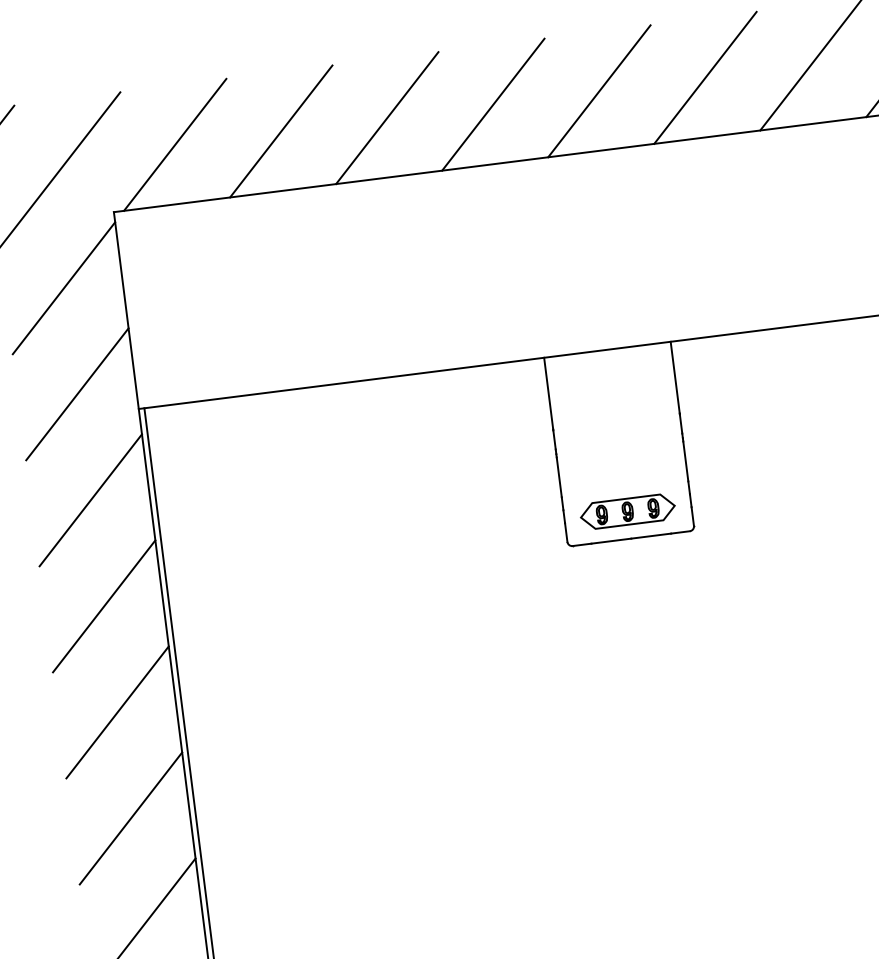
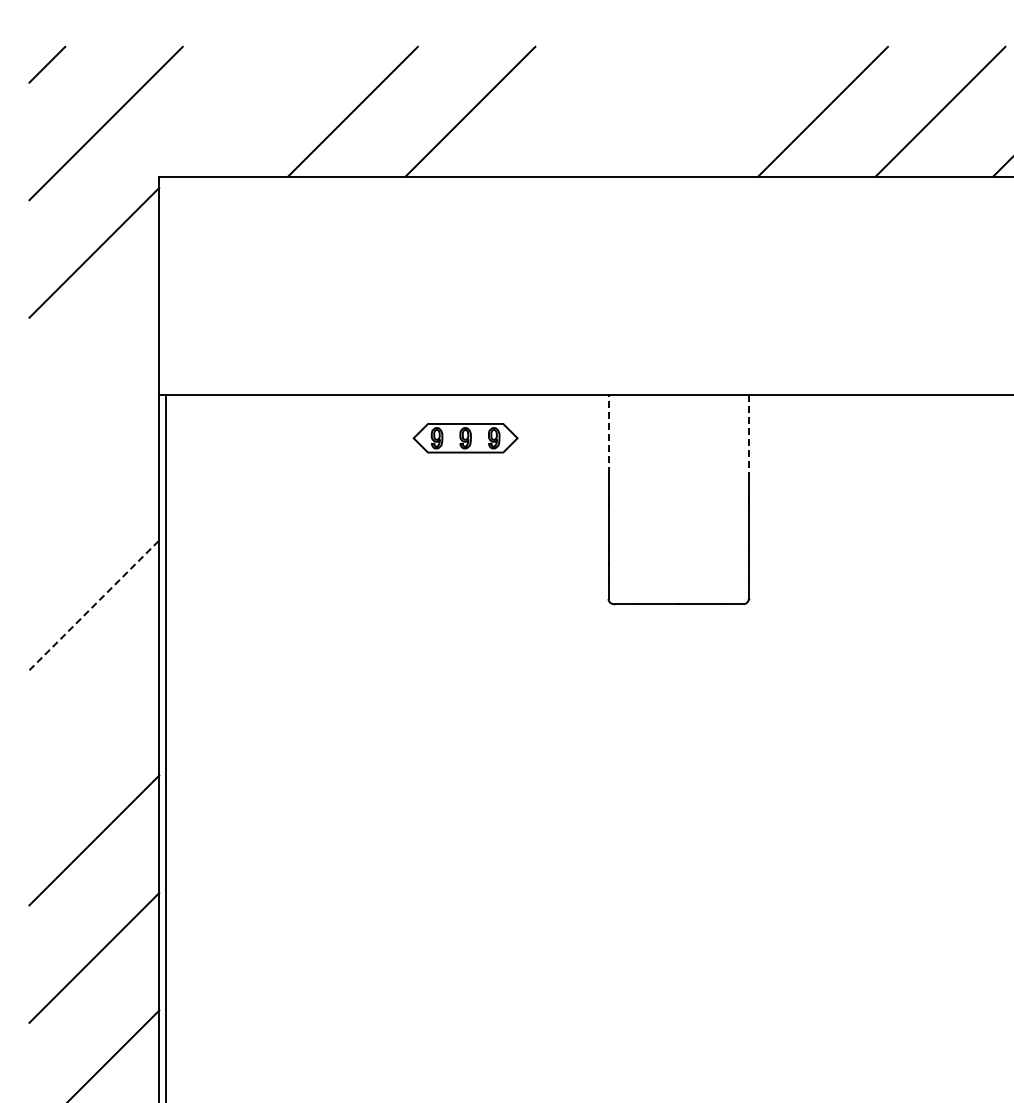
line: (599, 91) -> (705, 111), removed
line: (492, 104) -> (587, 111), removed
line: (175, 144) -> (235, 111), removed
line: (674, 377) -> (748, 434), solid -> dashed
line: (548, 393) -> (608, 434), solid -> dashed
line: (77, 394) -> (94, 370), removed
line: (90, 499) -> (94, 487), removed
part: (627, 511) -> (465, 438), moved
line: (104, 606) -> (94, 605), solid -> dashed
line: (117, 712) -> (94, 722), removed

